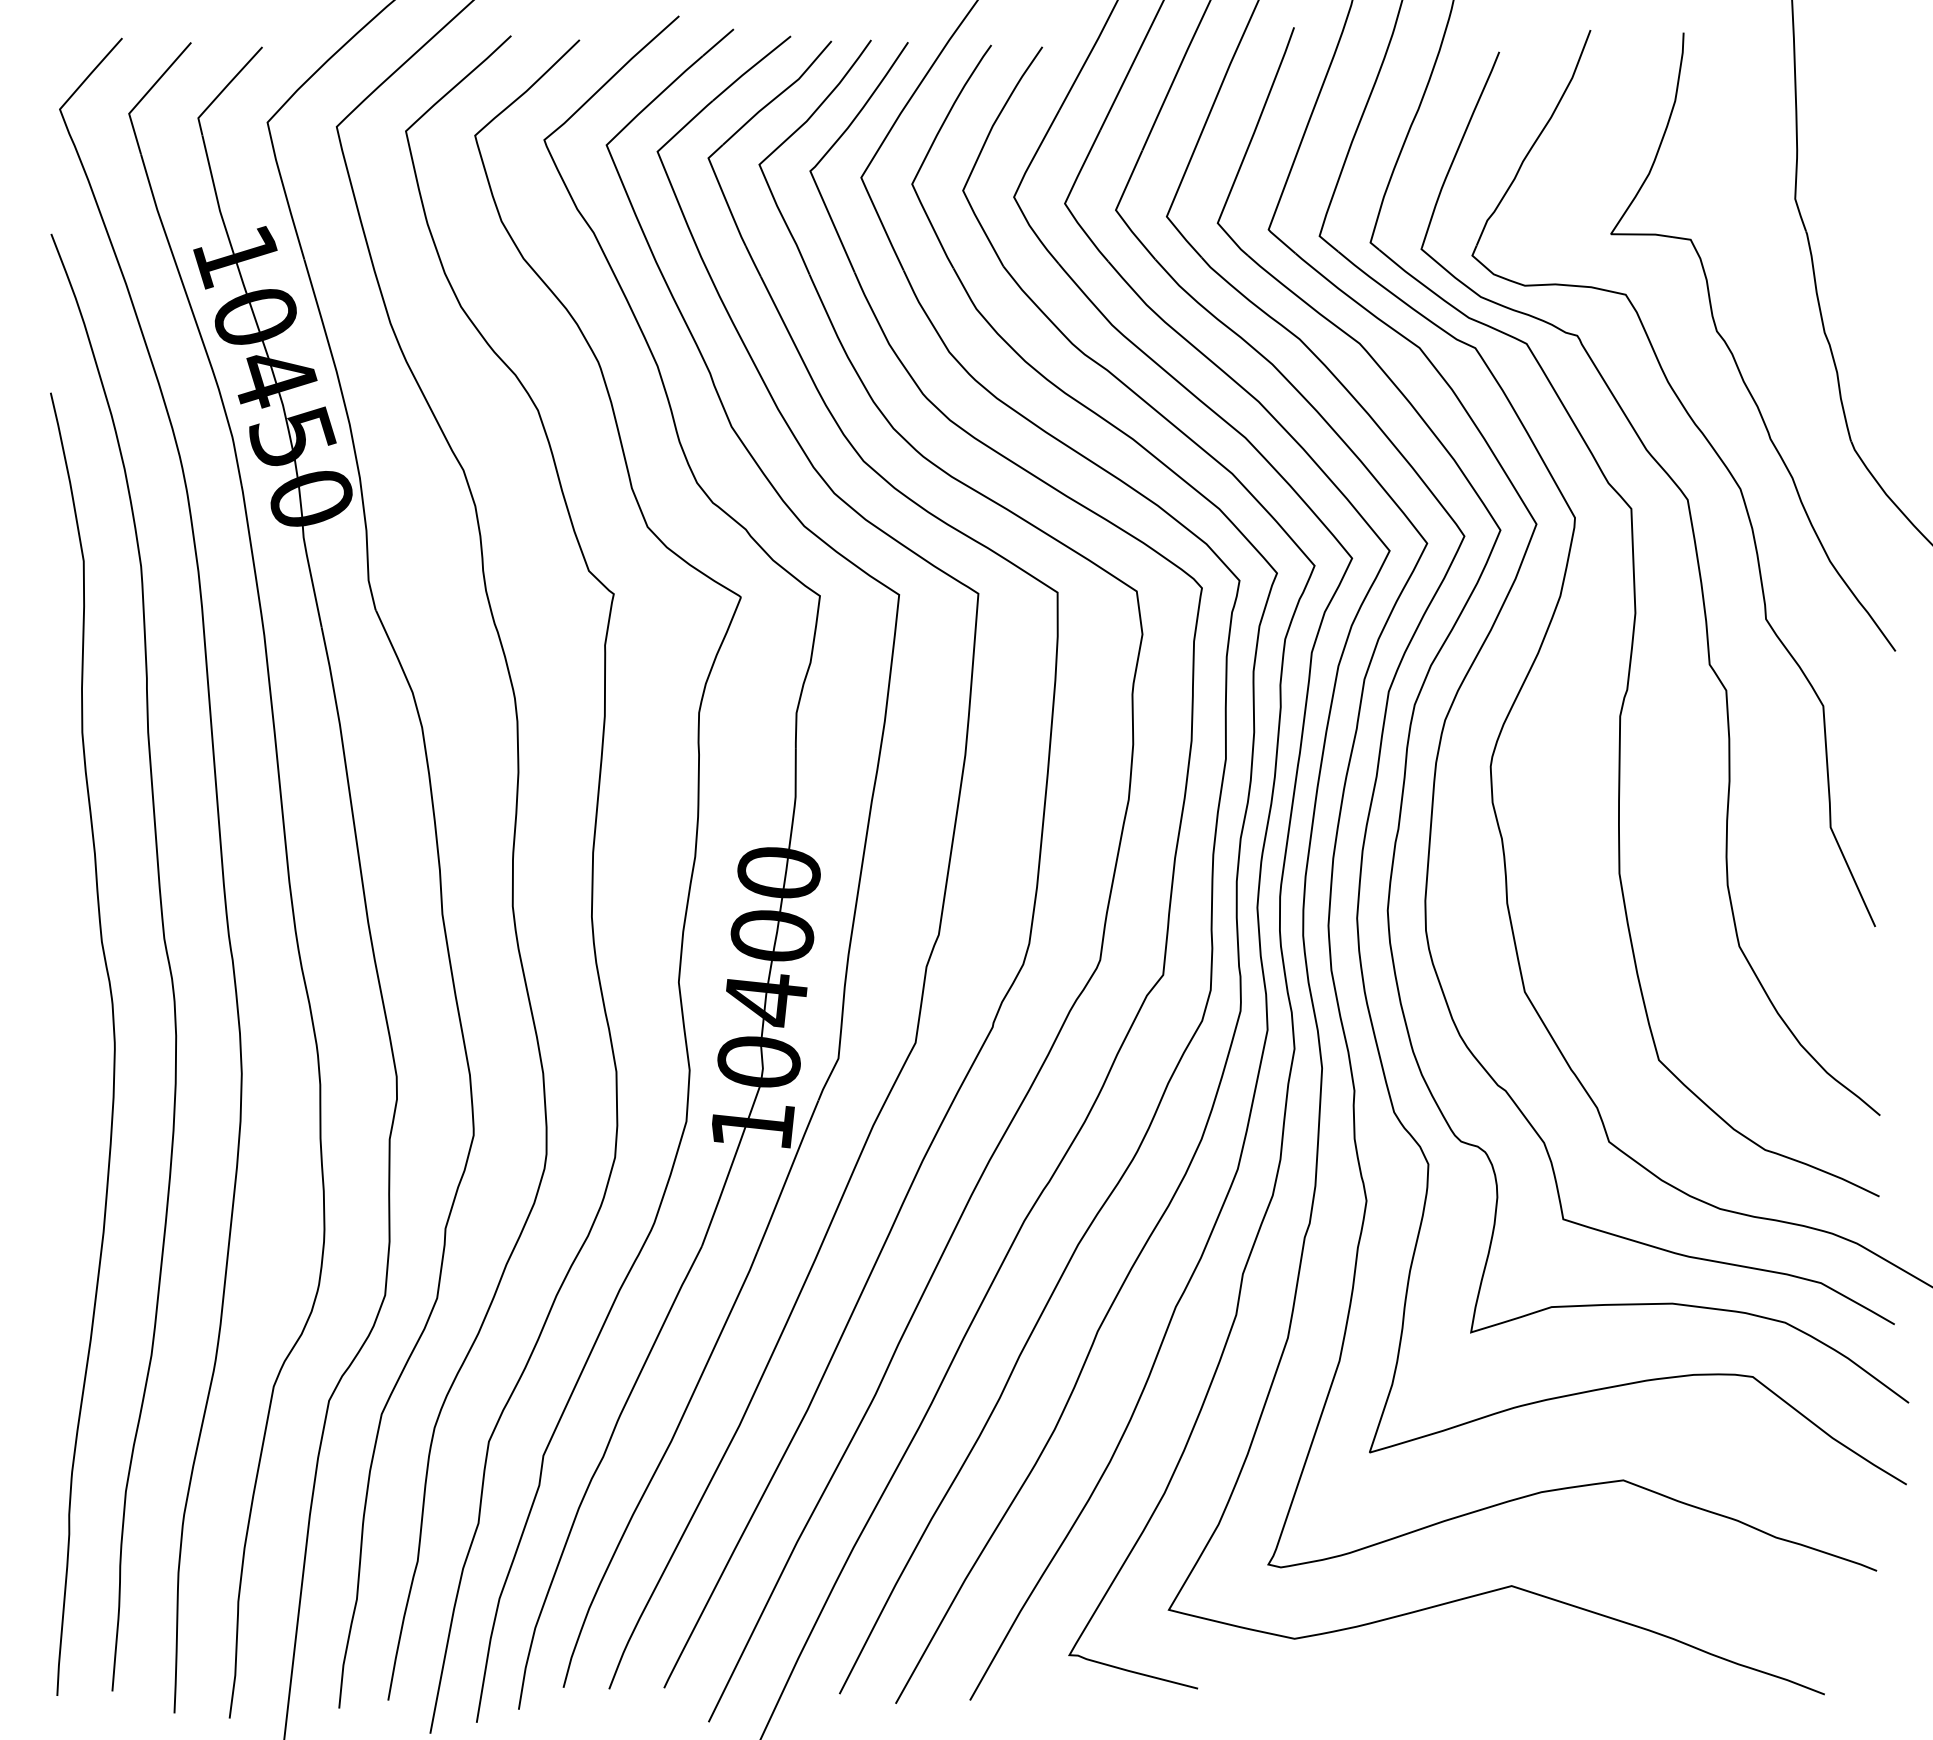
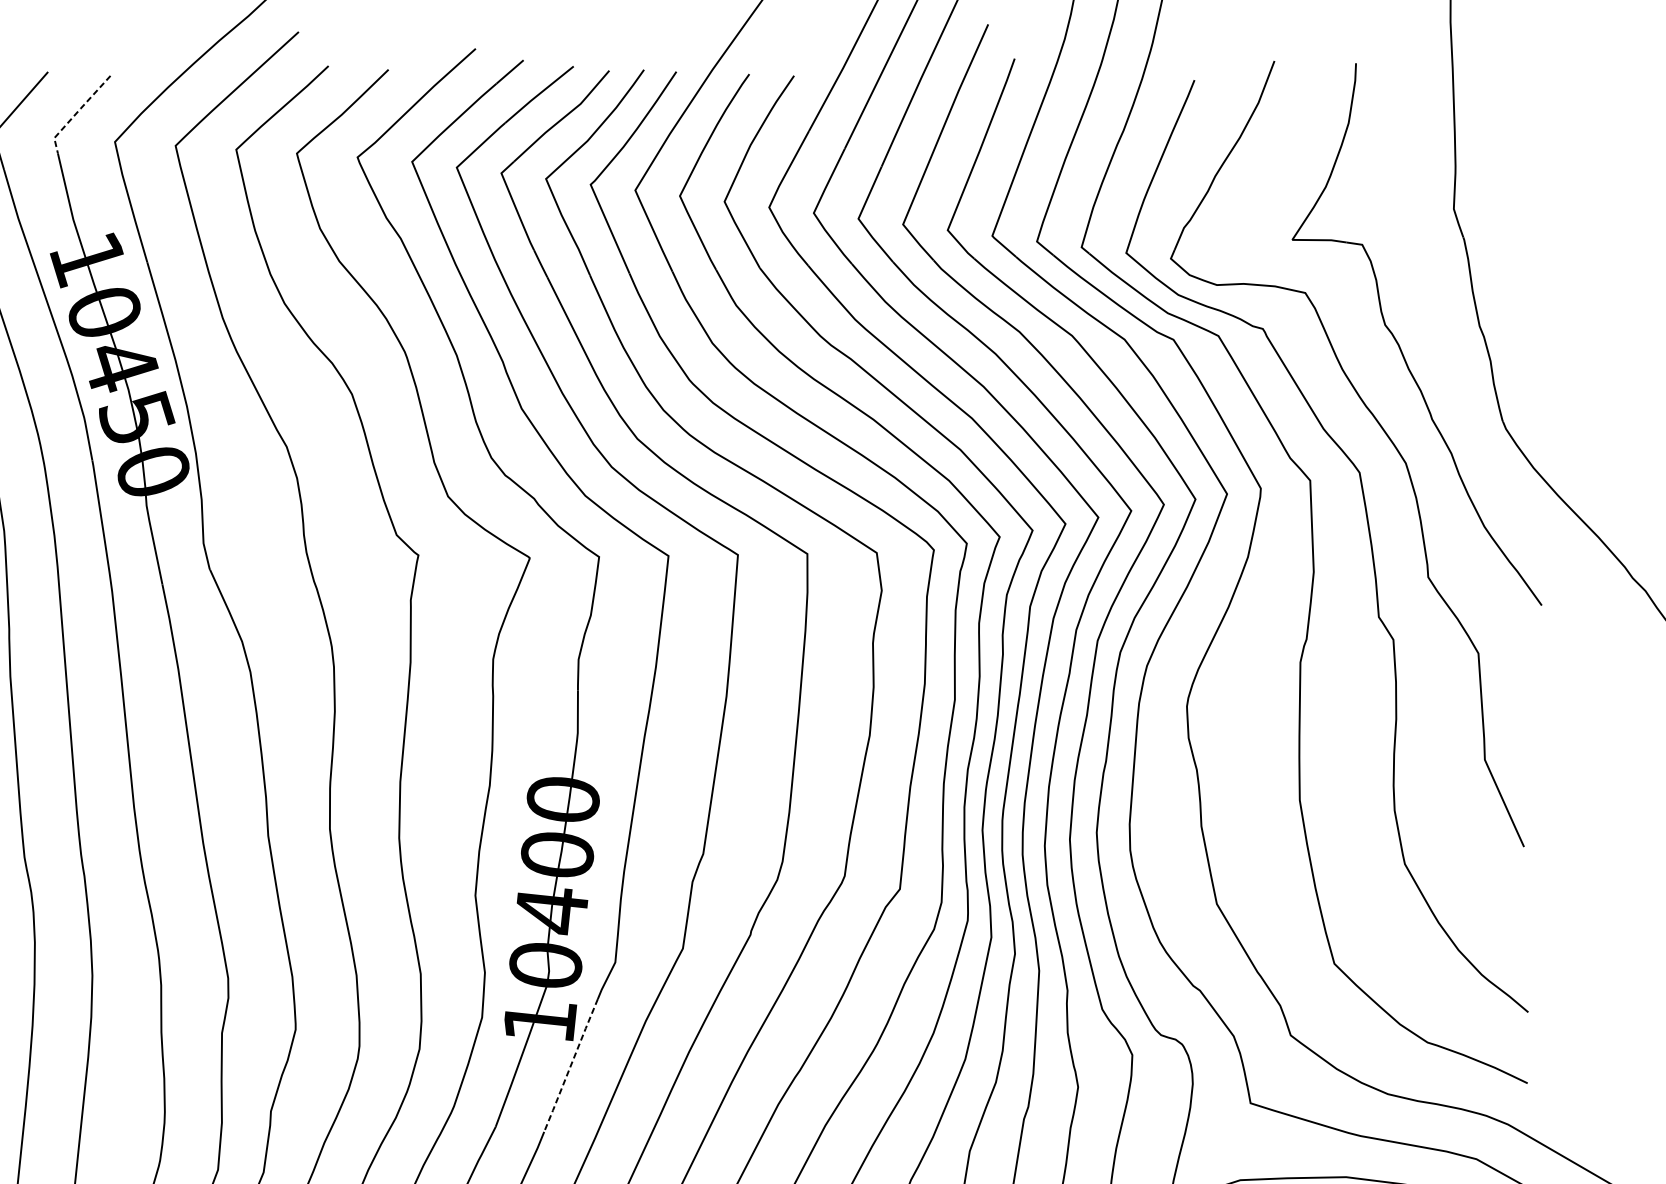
line: (223, 89) -> (76, 113), solid -> dashed
line: (787, 1176) -> (570, 1065), solid -> dashed

